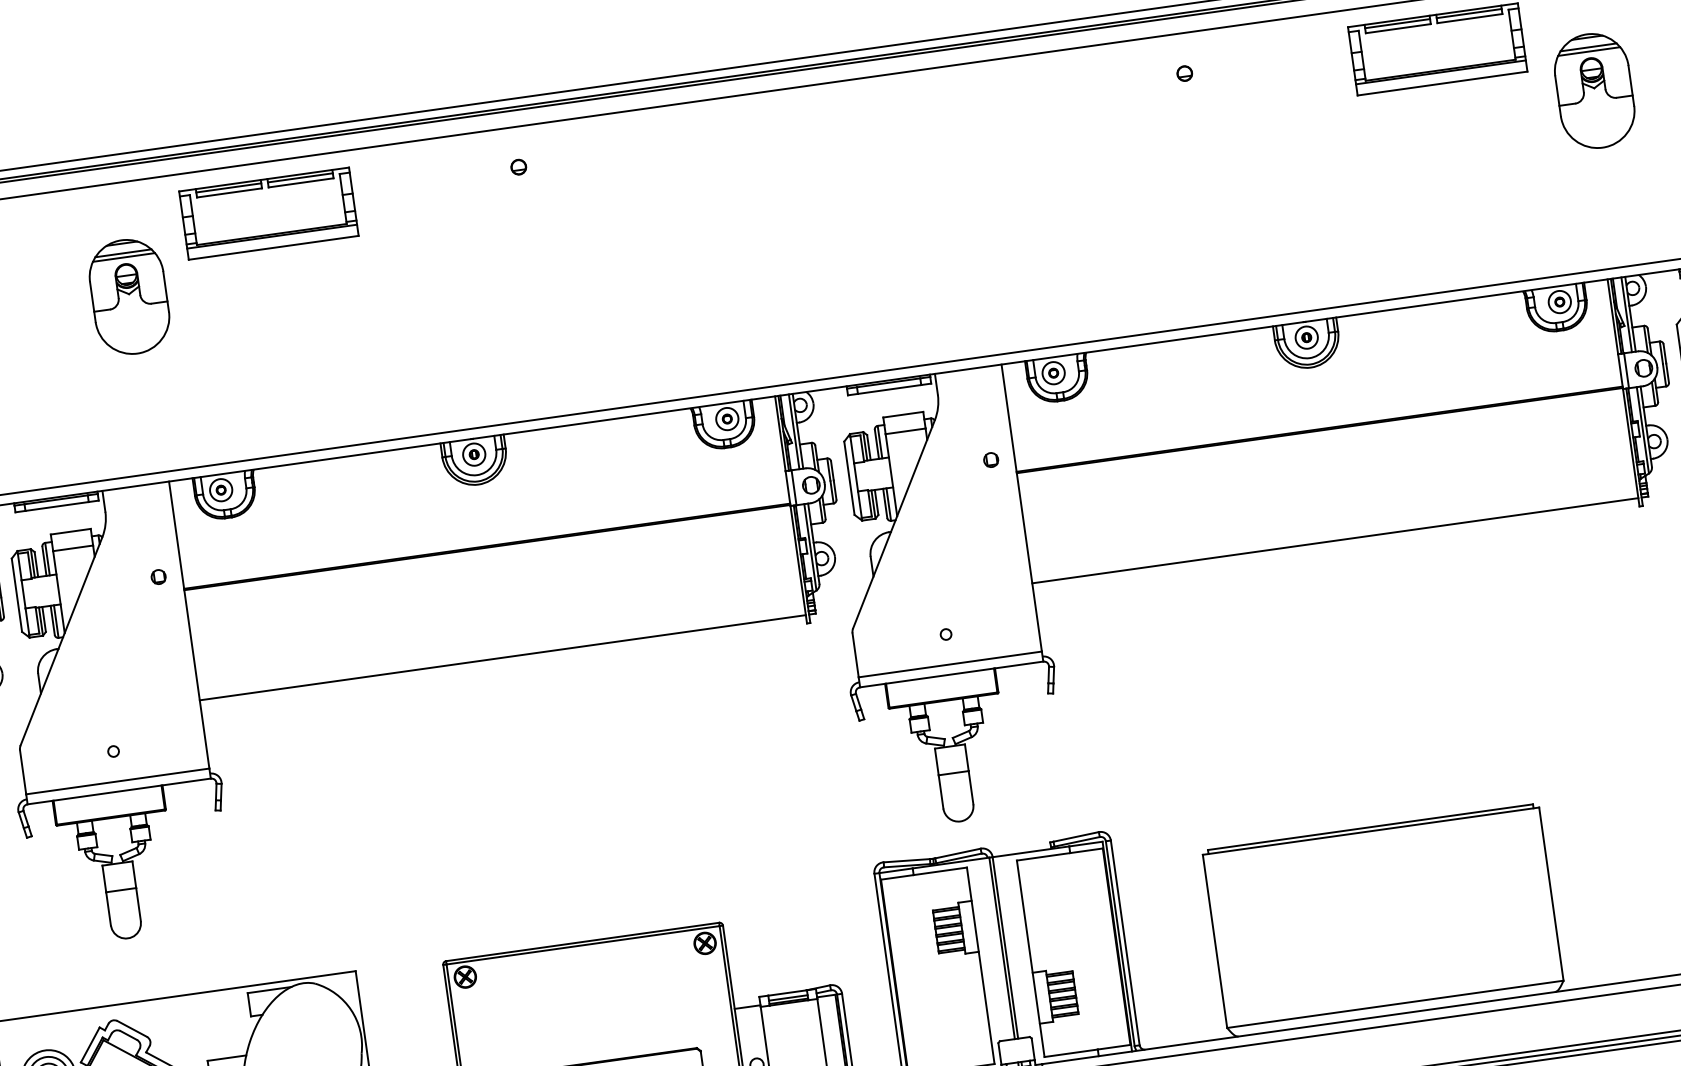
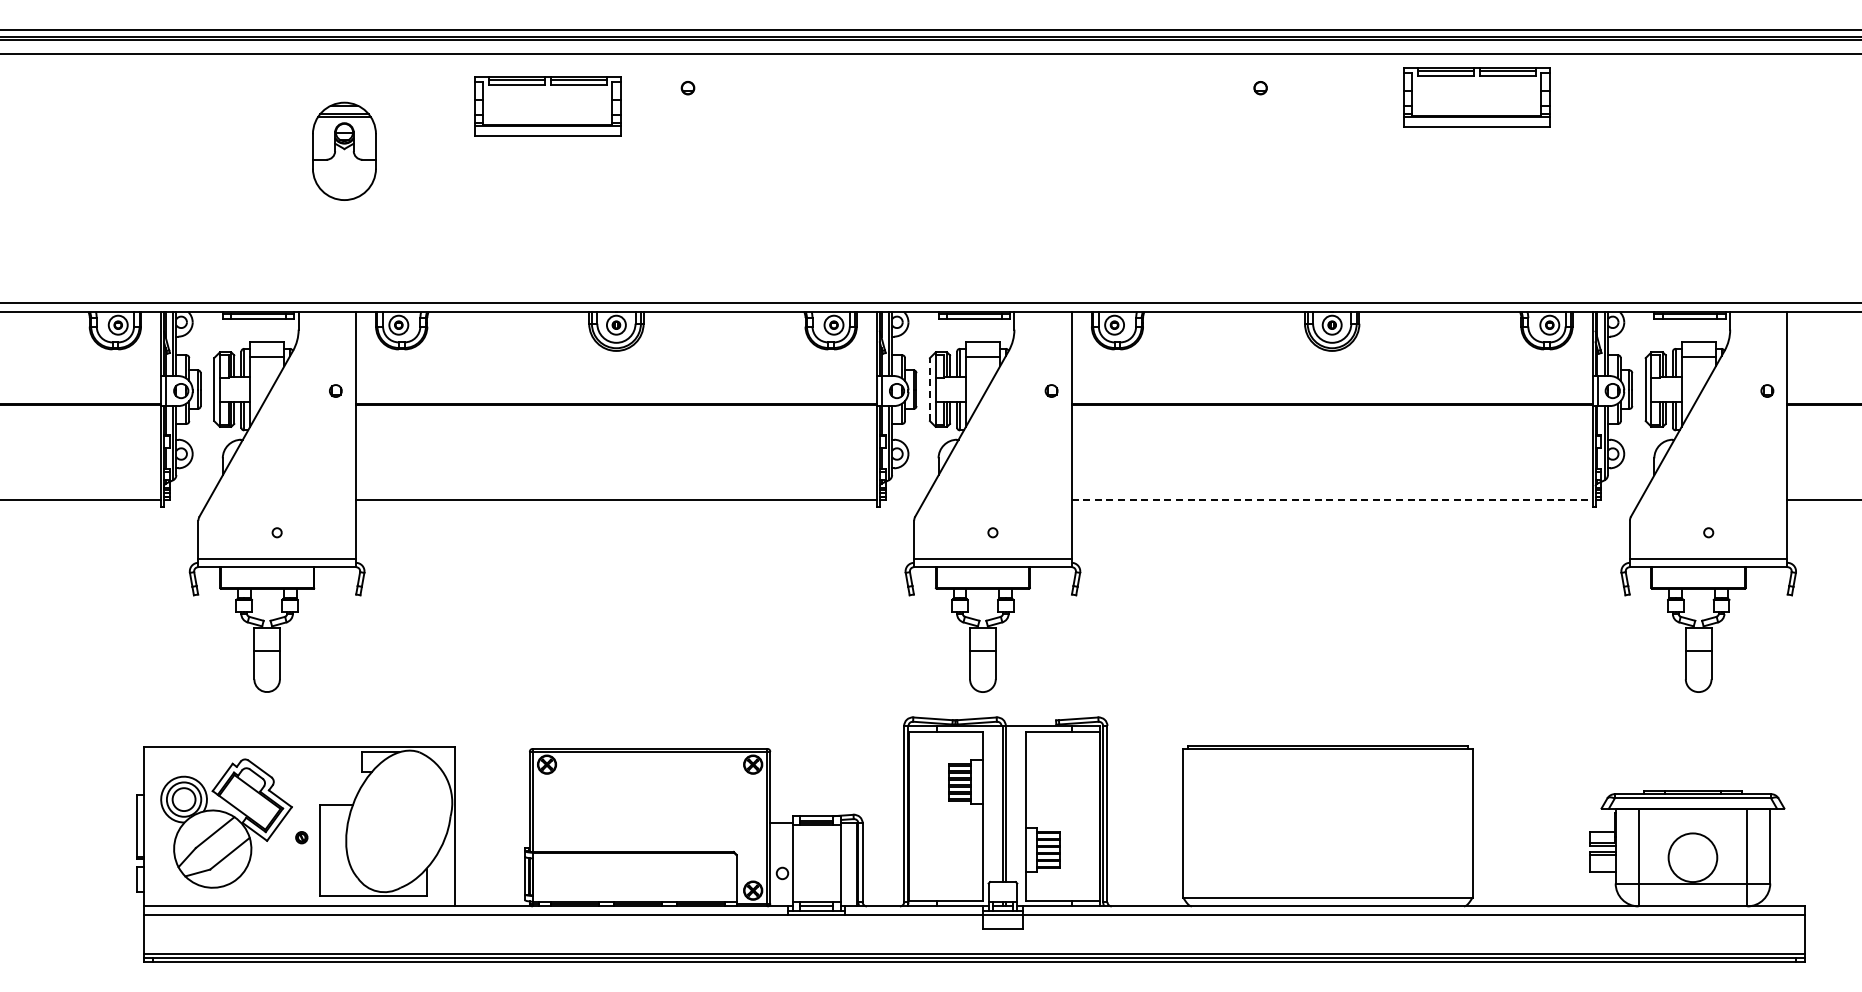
part: (1593, 90) -> (1603, 150), removed
part: (268, 213) -> (547, 106), moved
line: (848, 478) -> (929, 389), solid -> dashed
line: (1335, 540) -> (1332, 499), solid -> dashed

